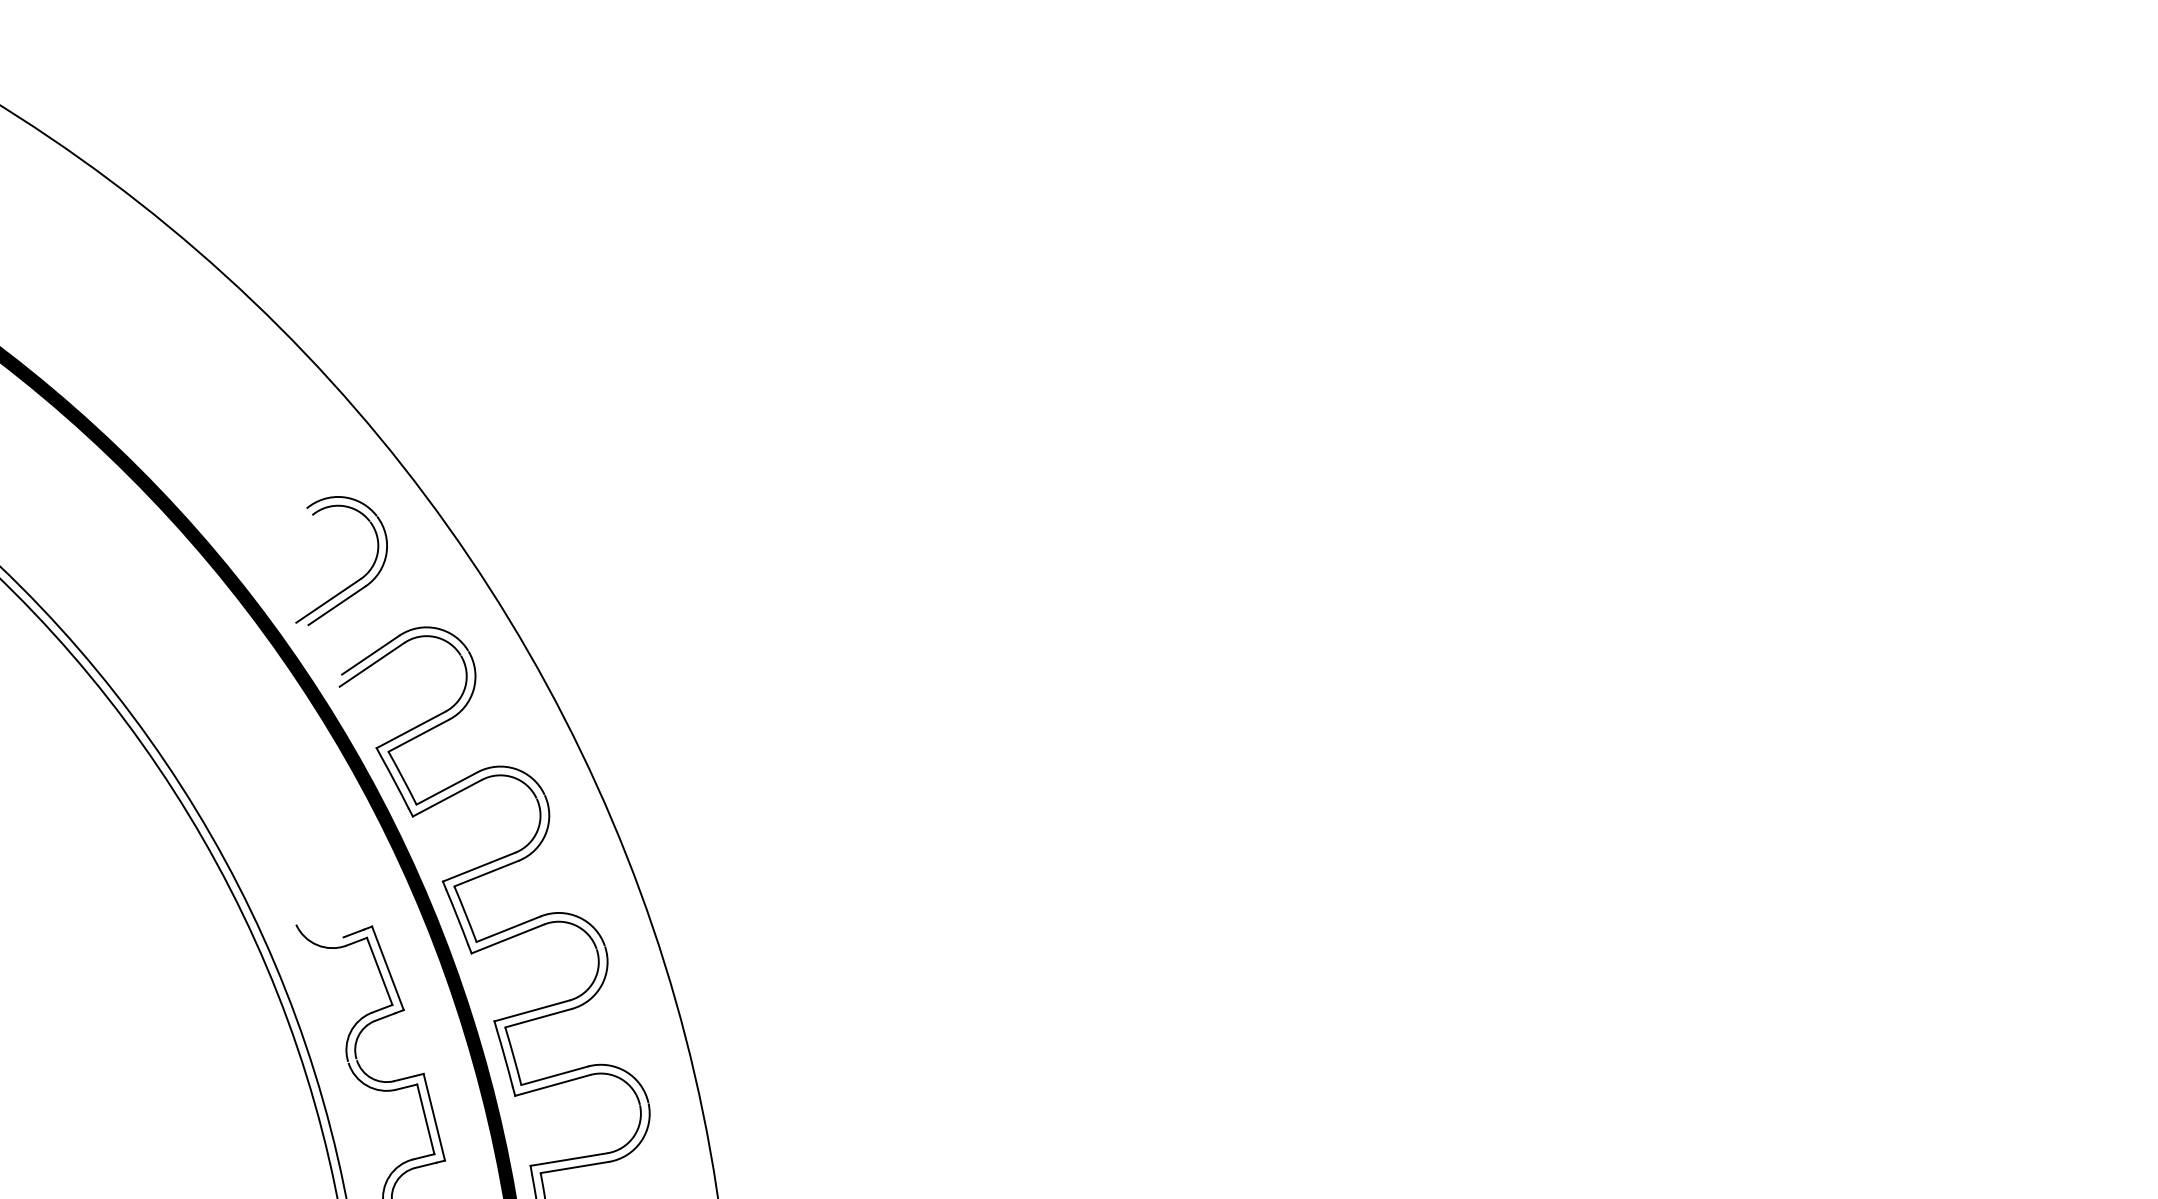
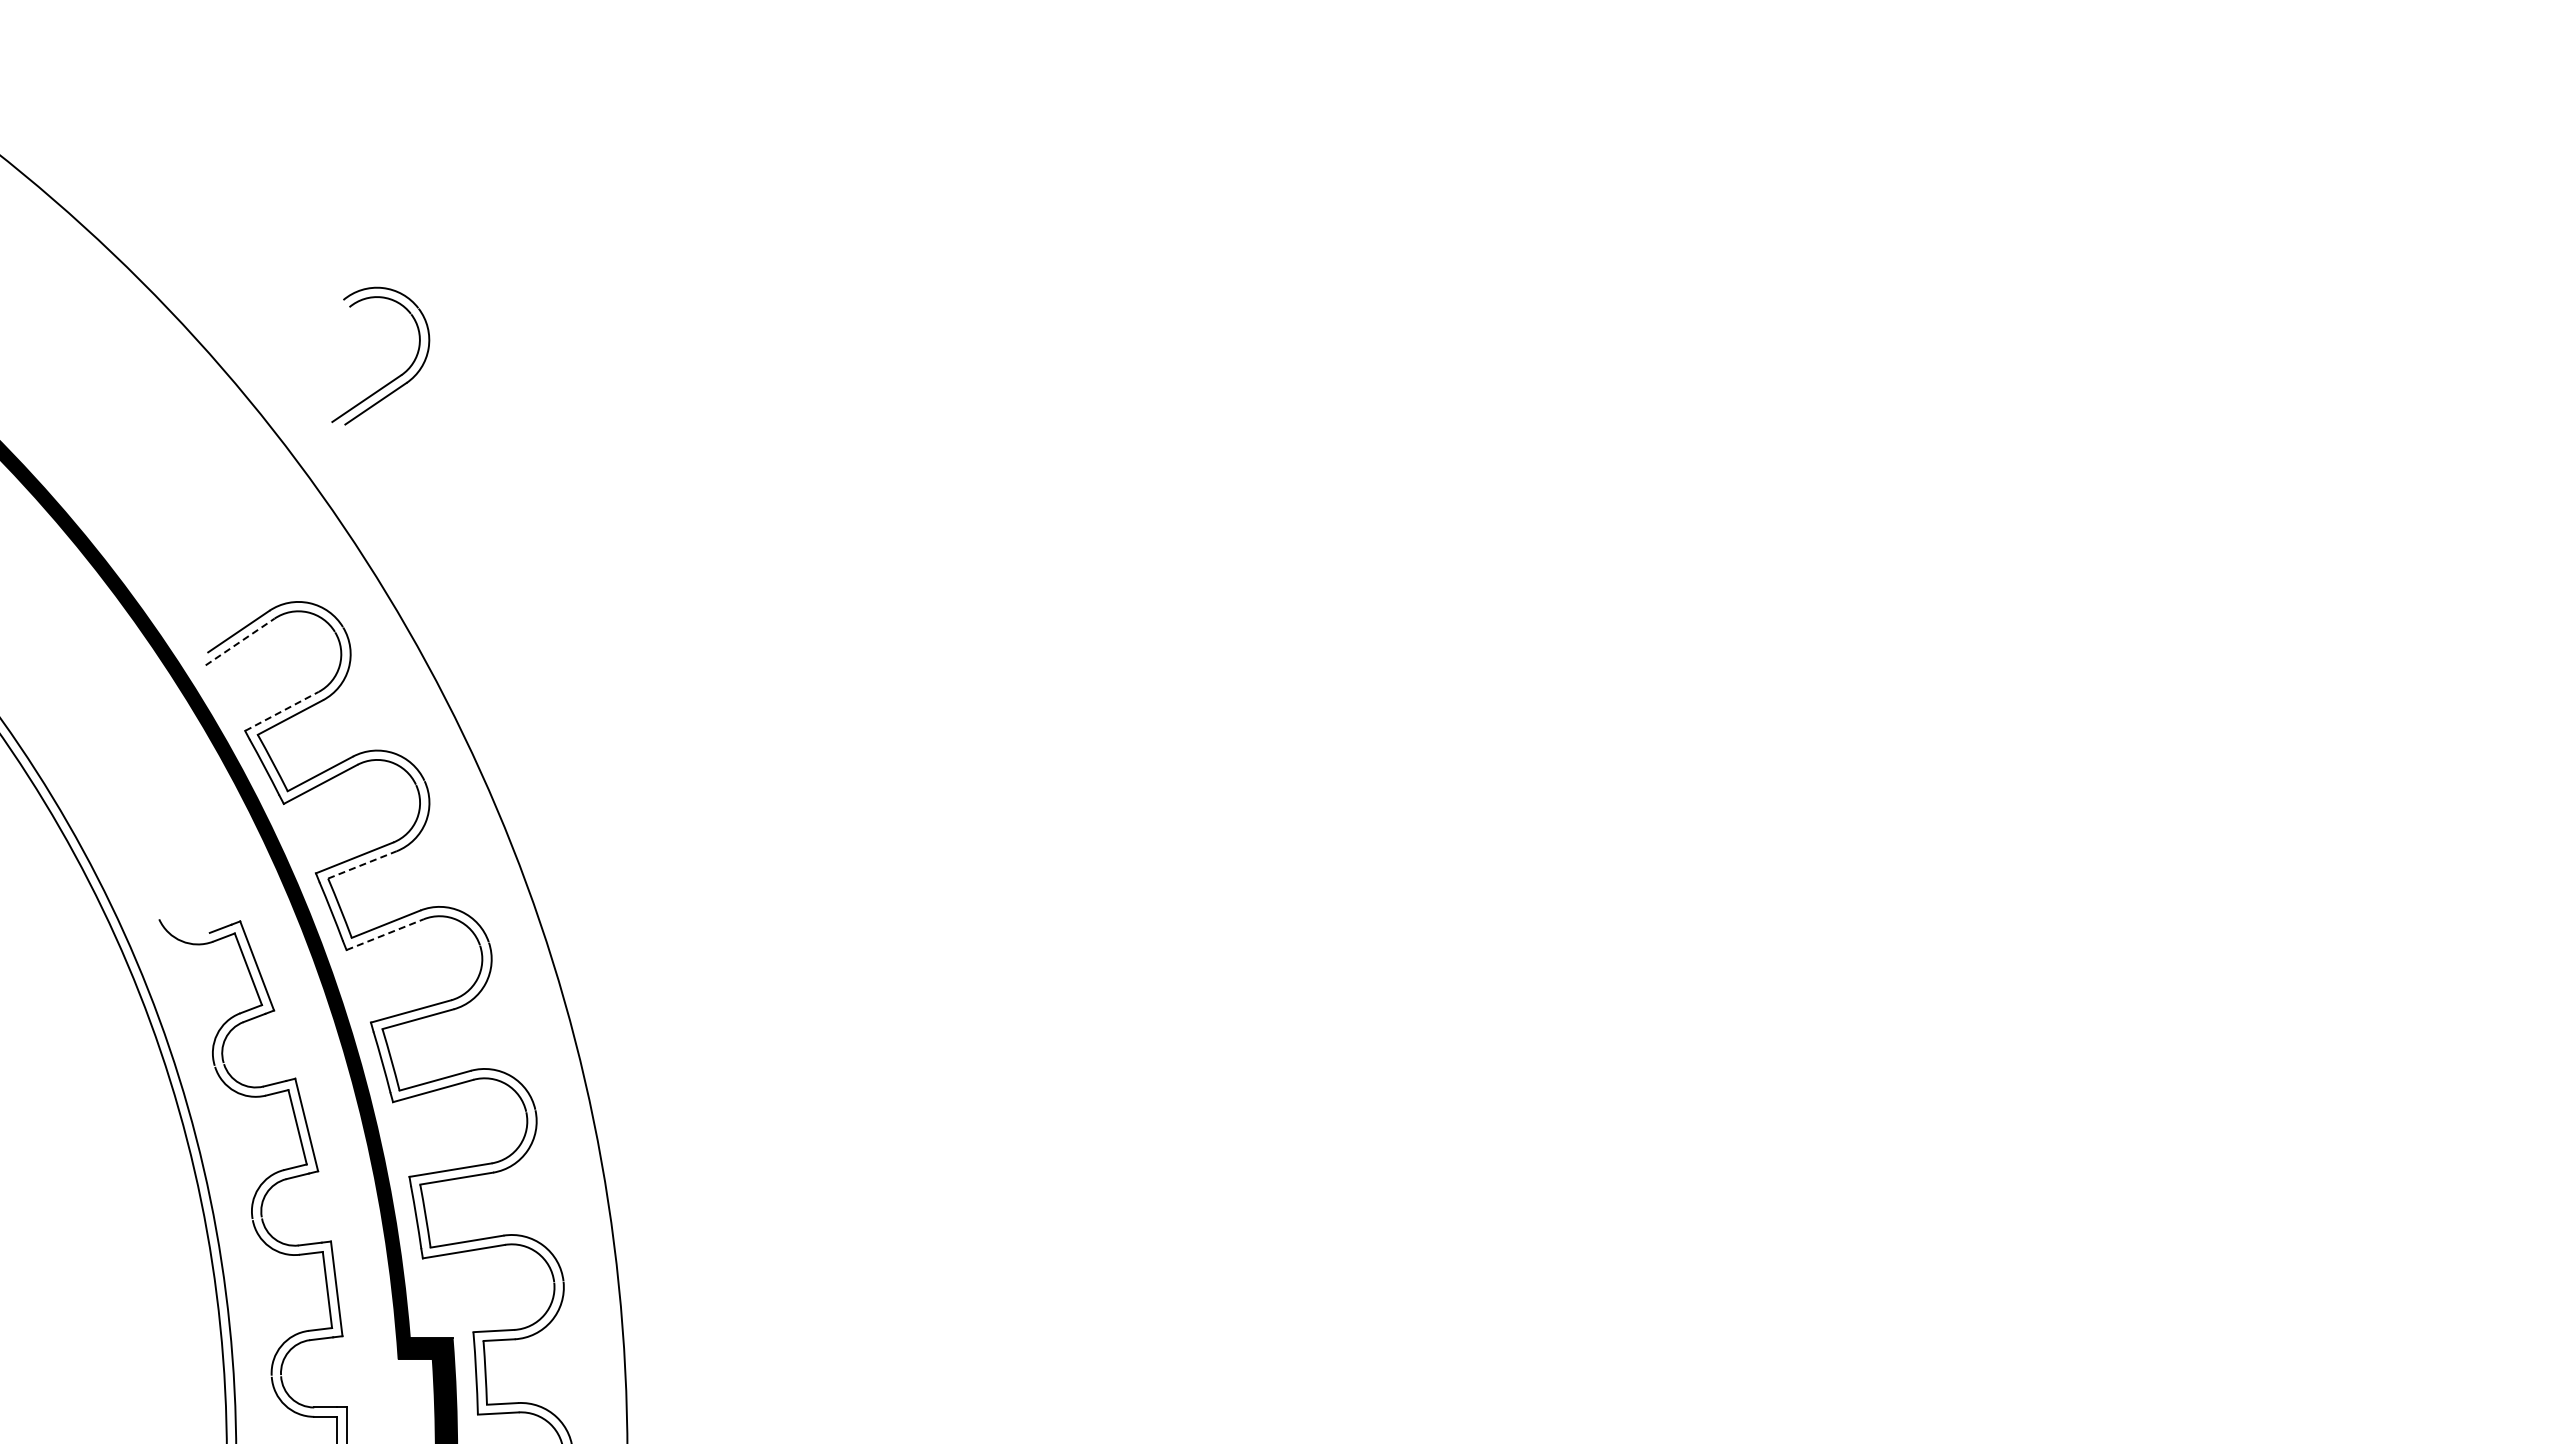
part: (354, 581) -> (394, 378), moved
line: (372, 665) -> (240, 642), solid -> dashed
line: (410, 729) -> (281, 711), solid -> dashed
line: (486, 873) -> (362, 864), solid -> dashed
line: (508, 938) -> (385, 934), solid -> dashed

